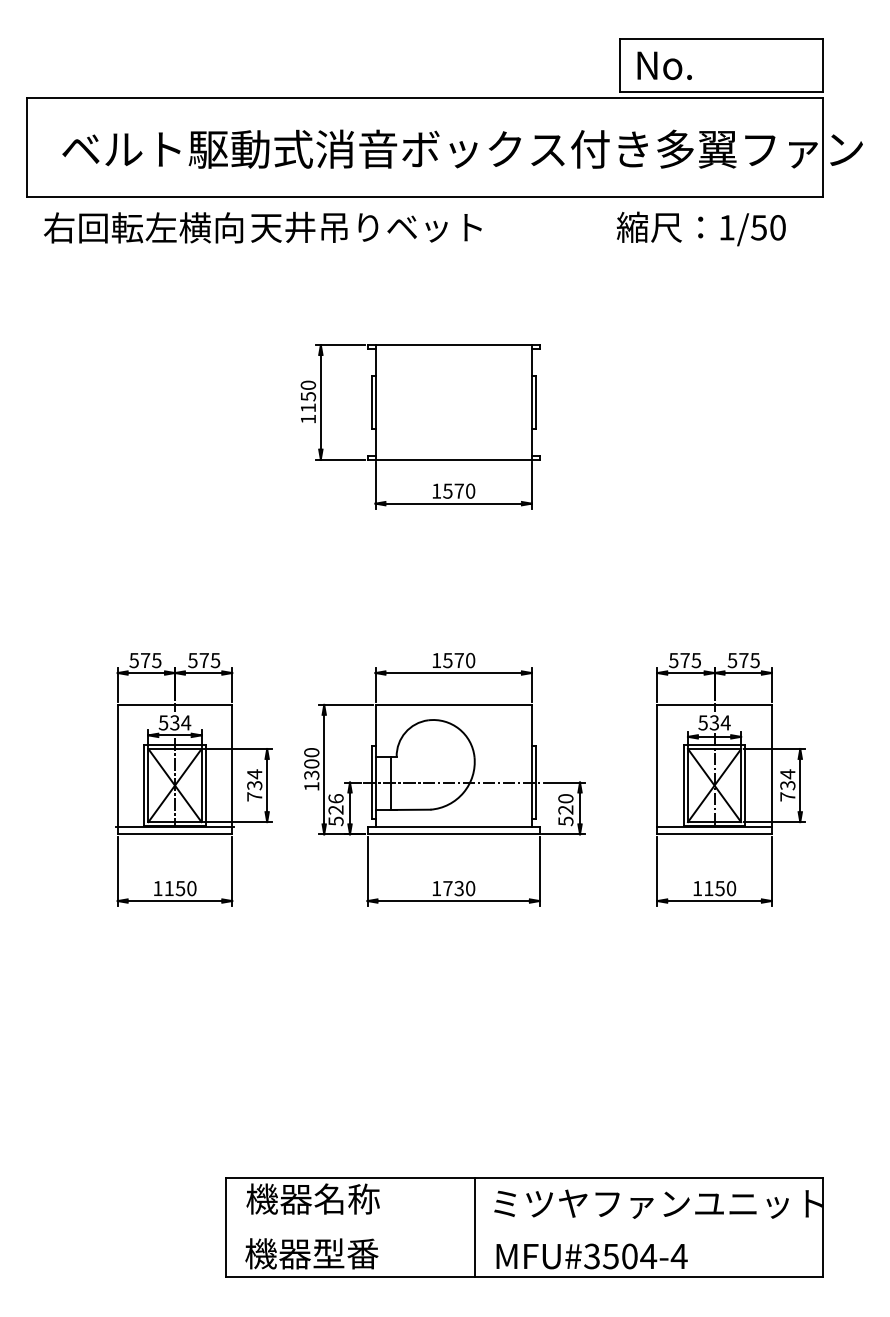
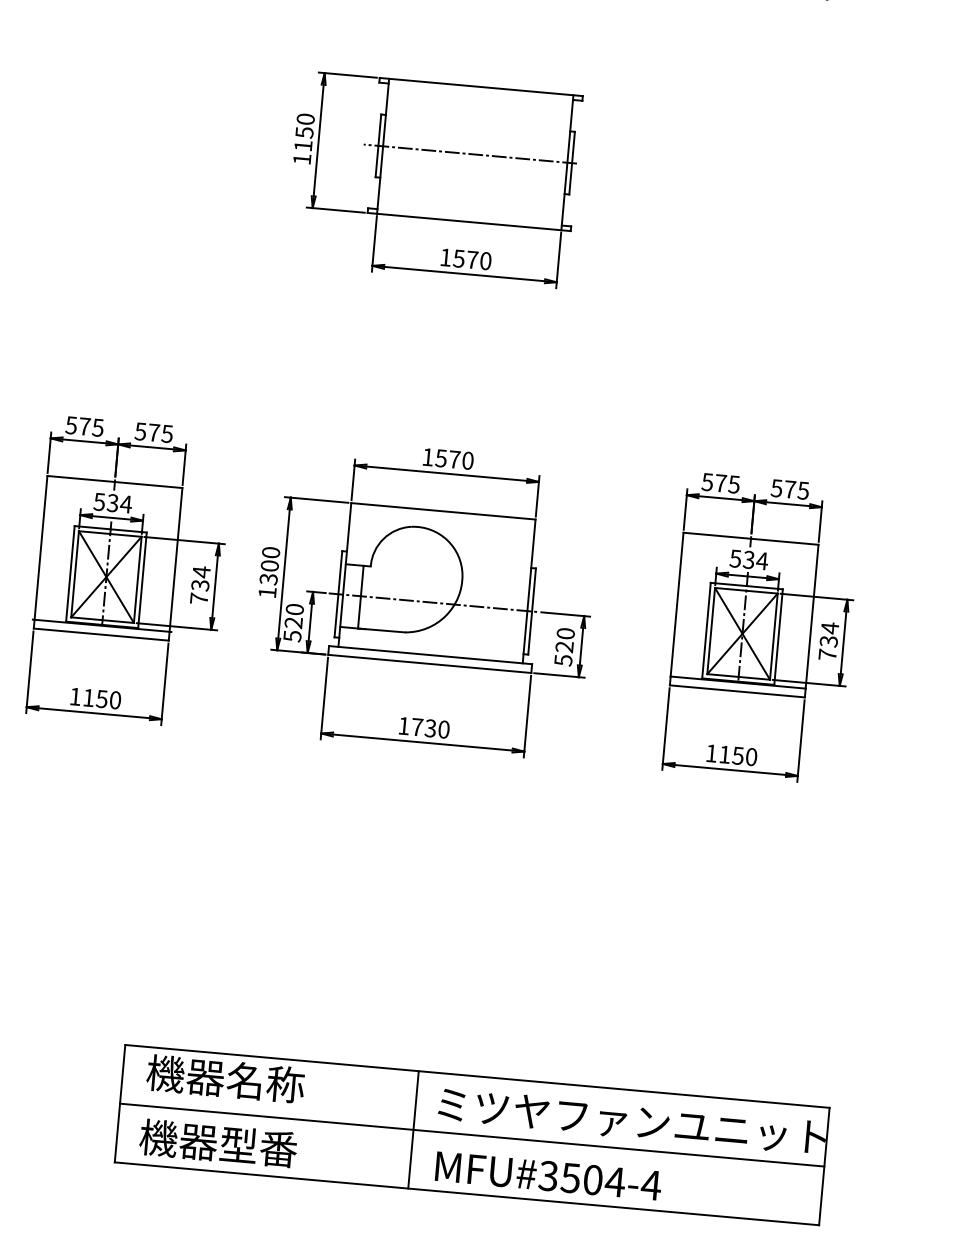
line: (449, 402) -> (470, 154), added
text: (335, 798) -> (294, 609), 526 -> 520
line: (524, 1227) -> (471, 1134), added

